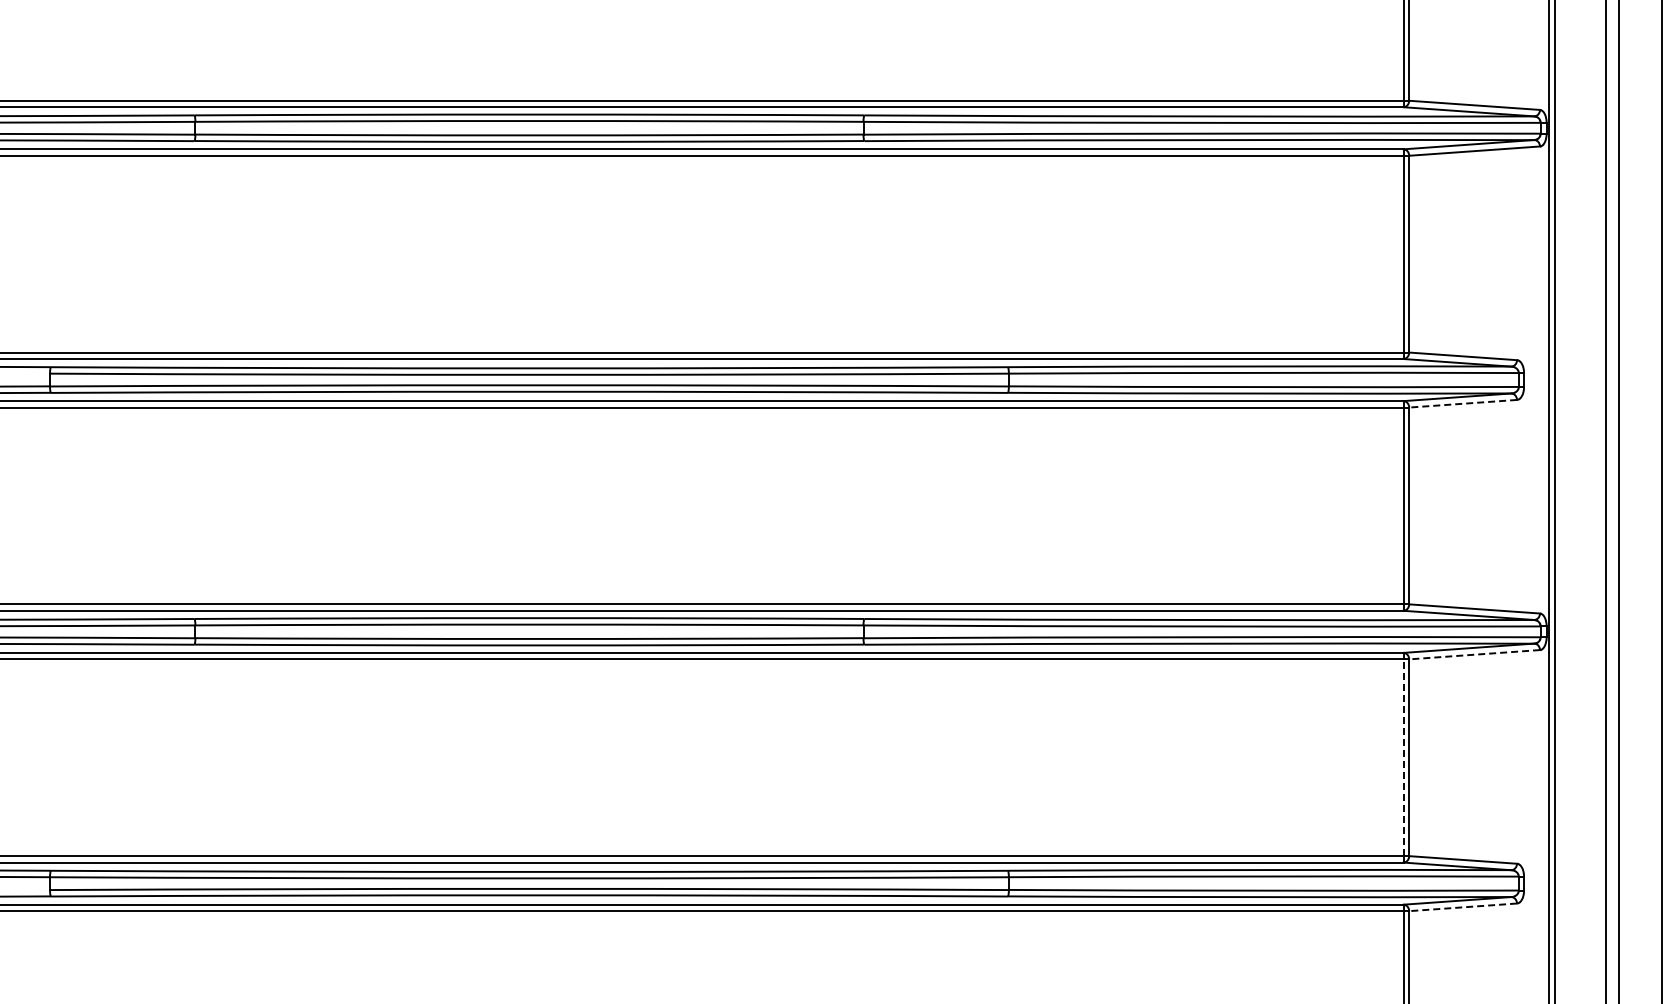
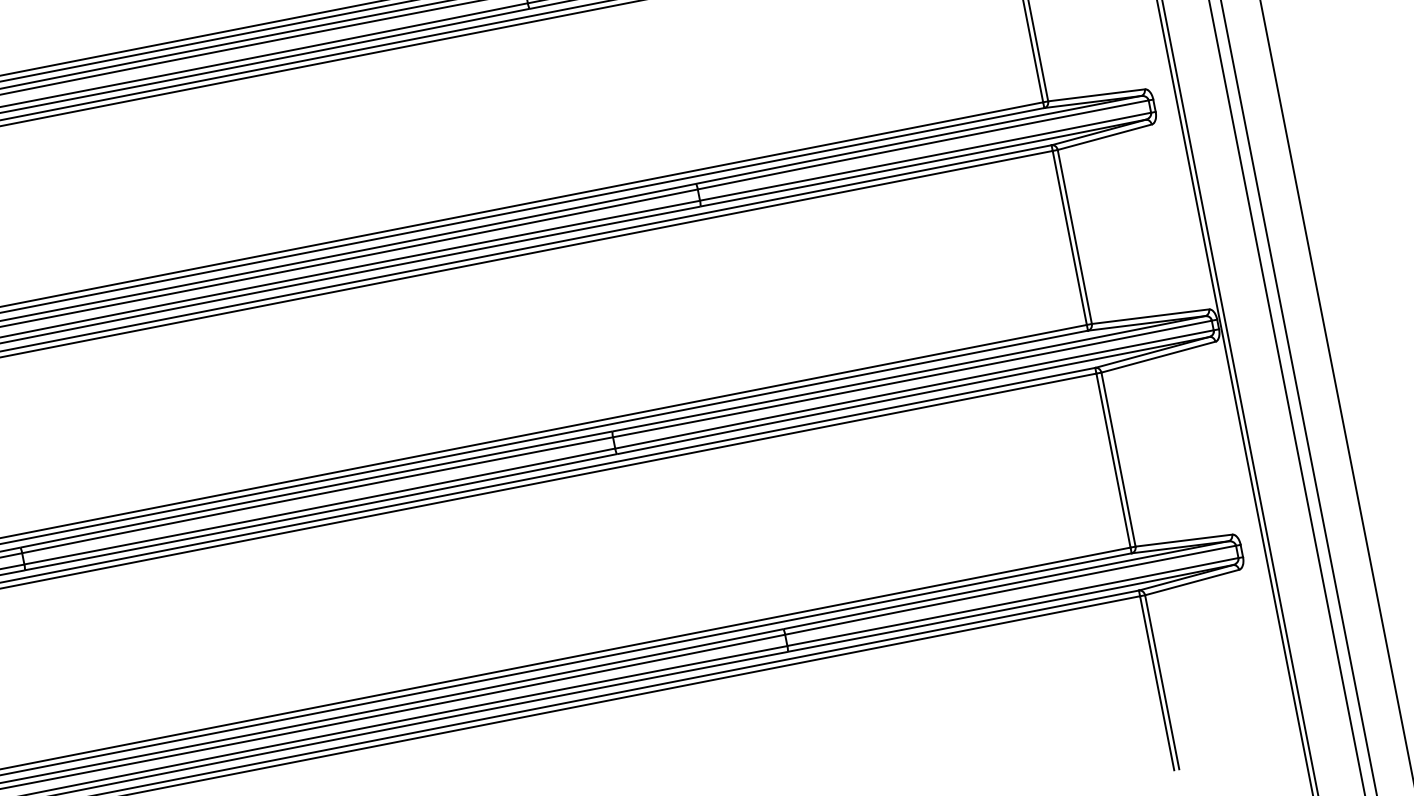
line: (1462, 403) -> (1104, 137), dashed -> solid
line: (1474, 654) -> (1158, 357), dashed -> solid
line: (1403, 757) -> (1113, 460), dashed -> solid
line: (1462, 907) -> (1191, 582), dashed -> solid

